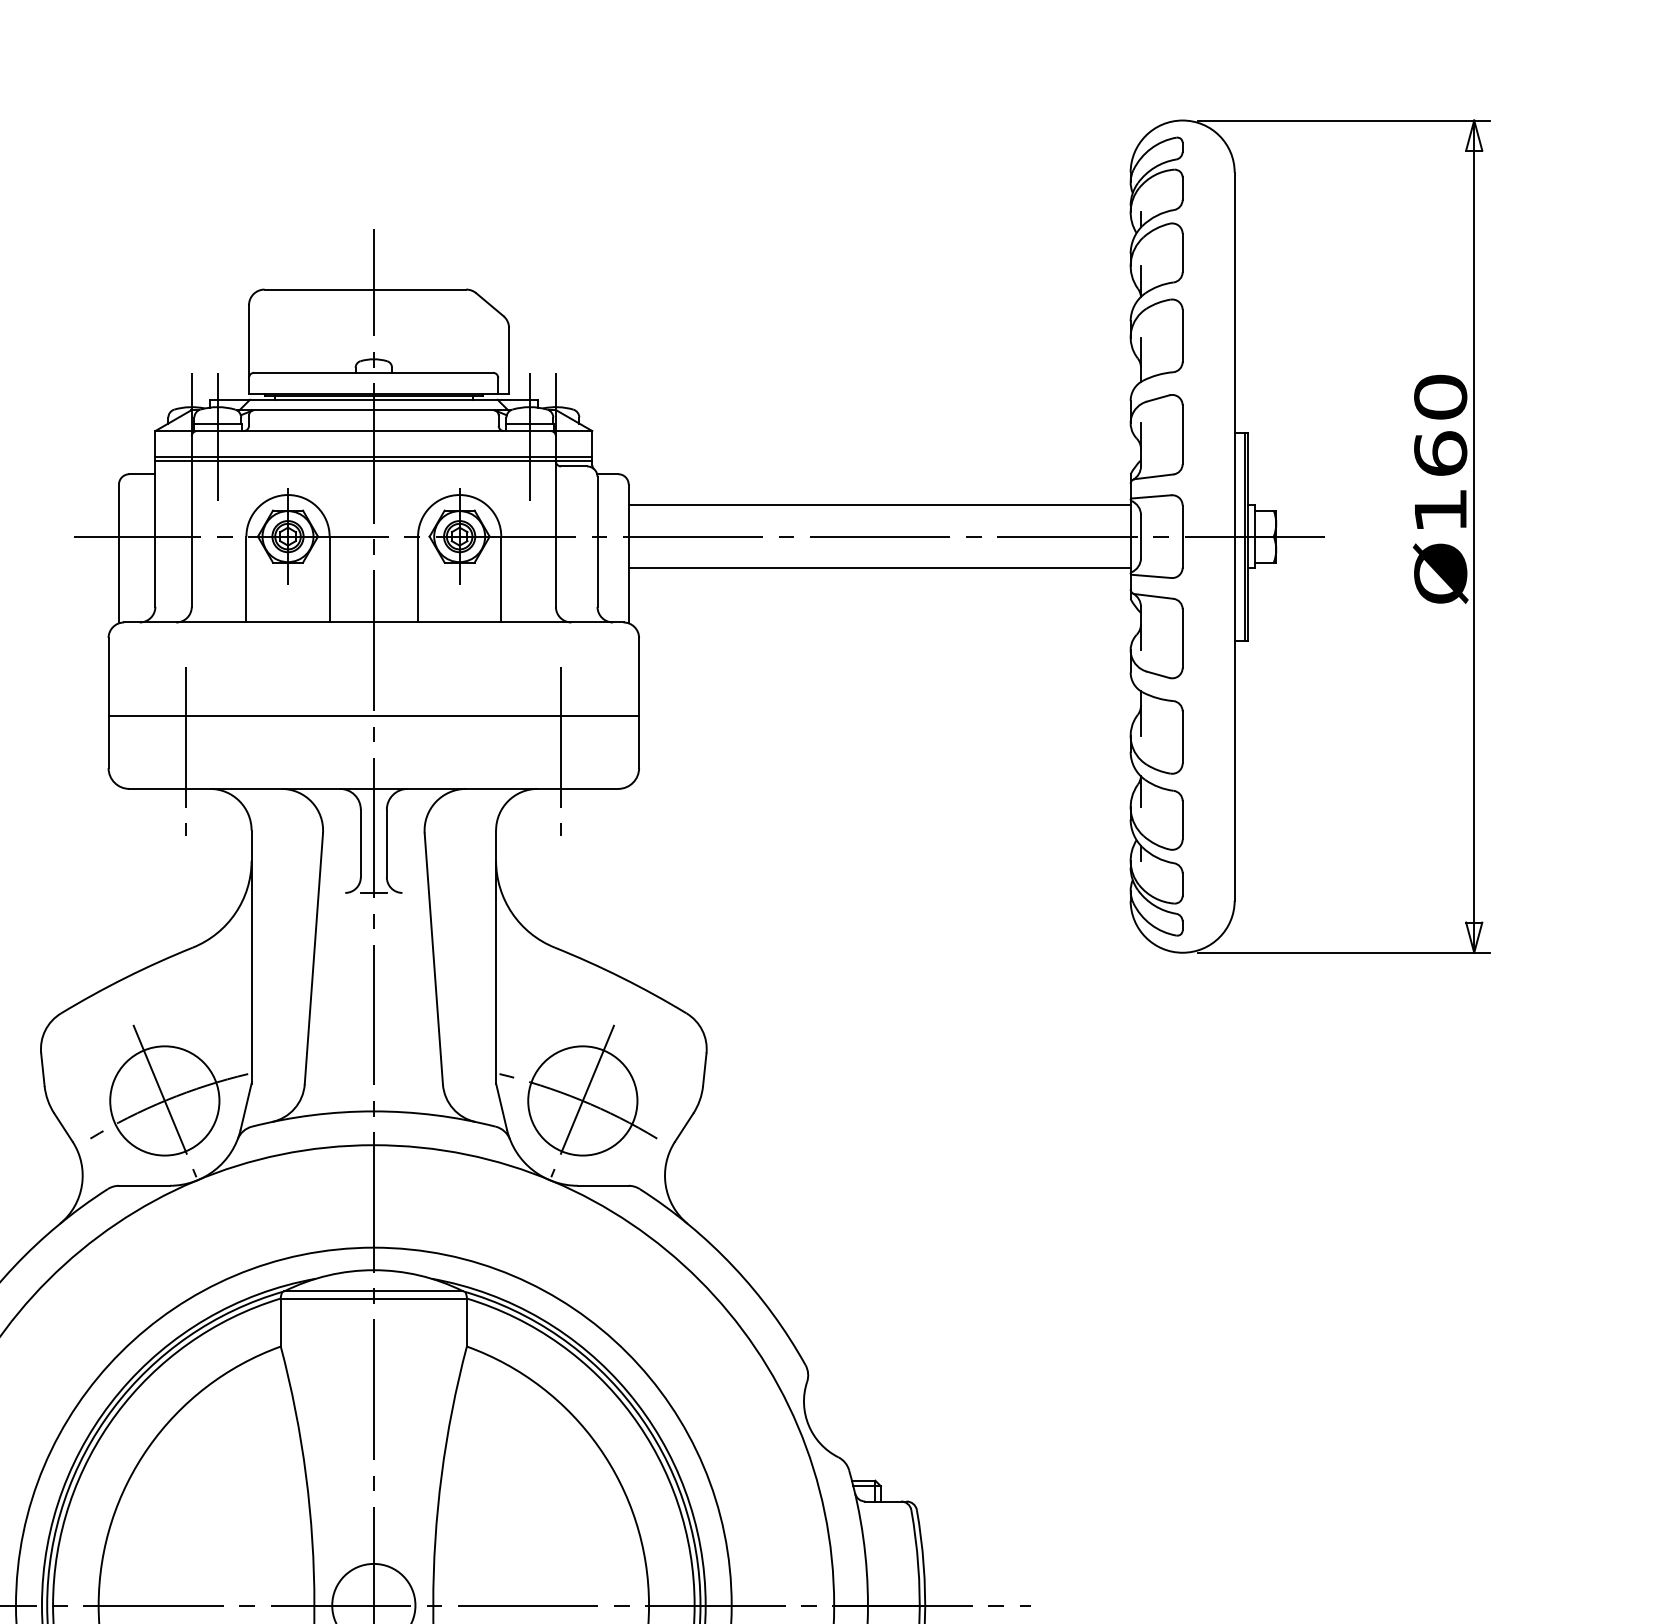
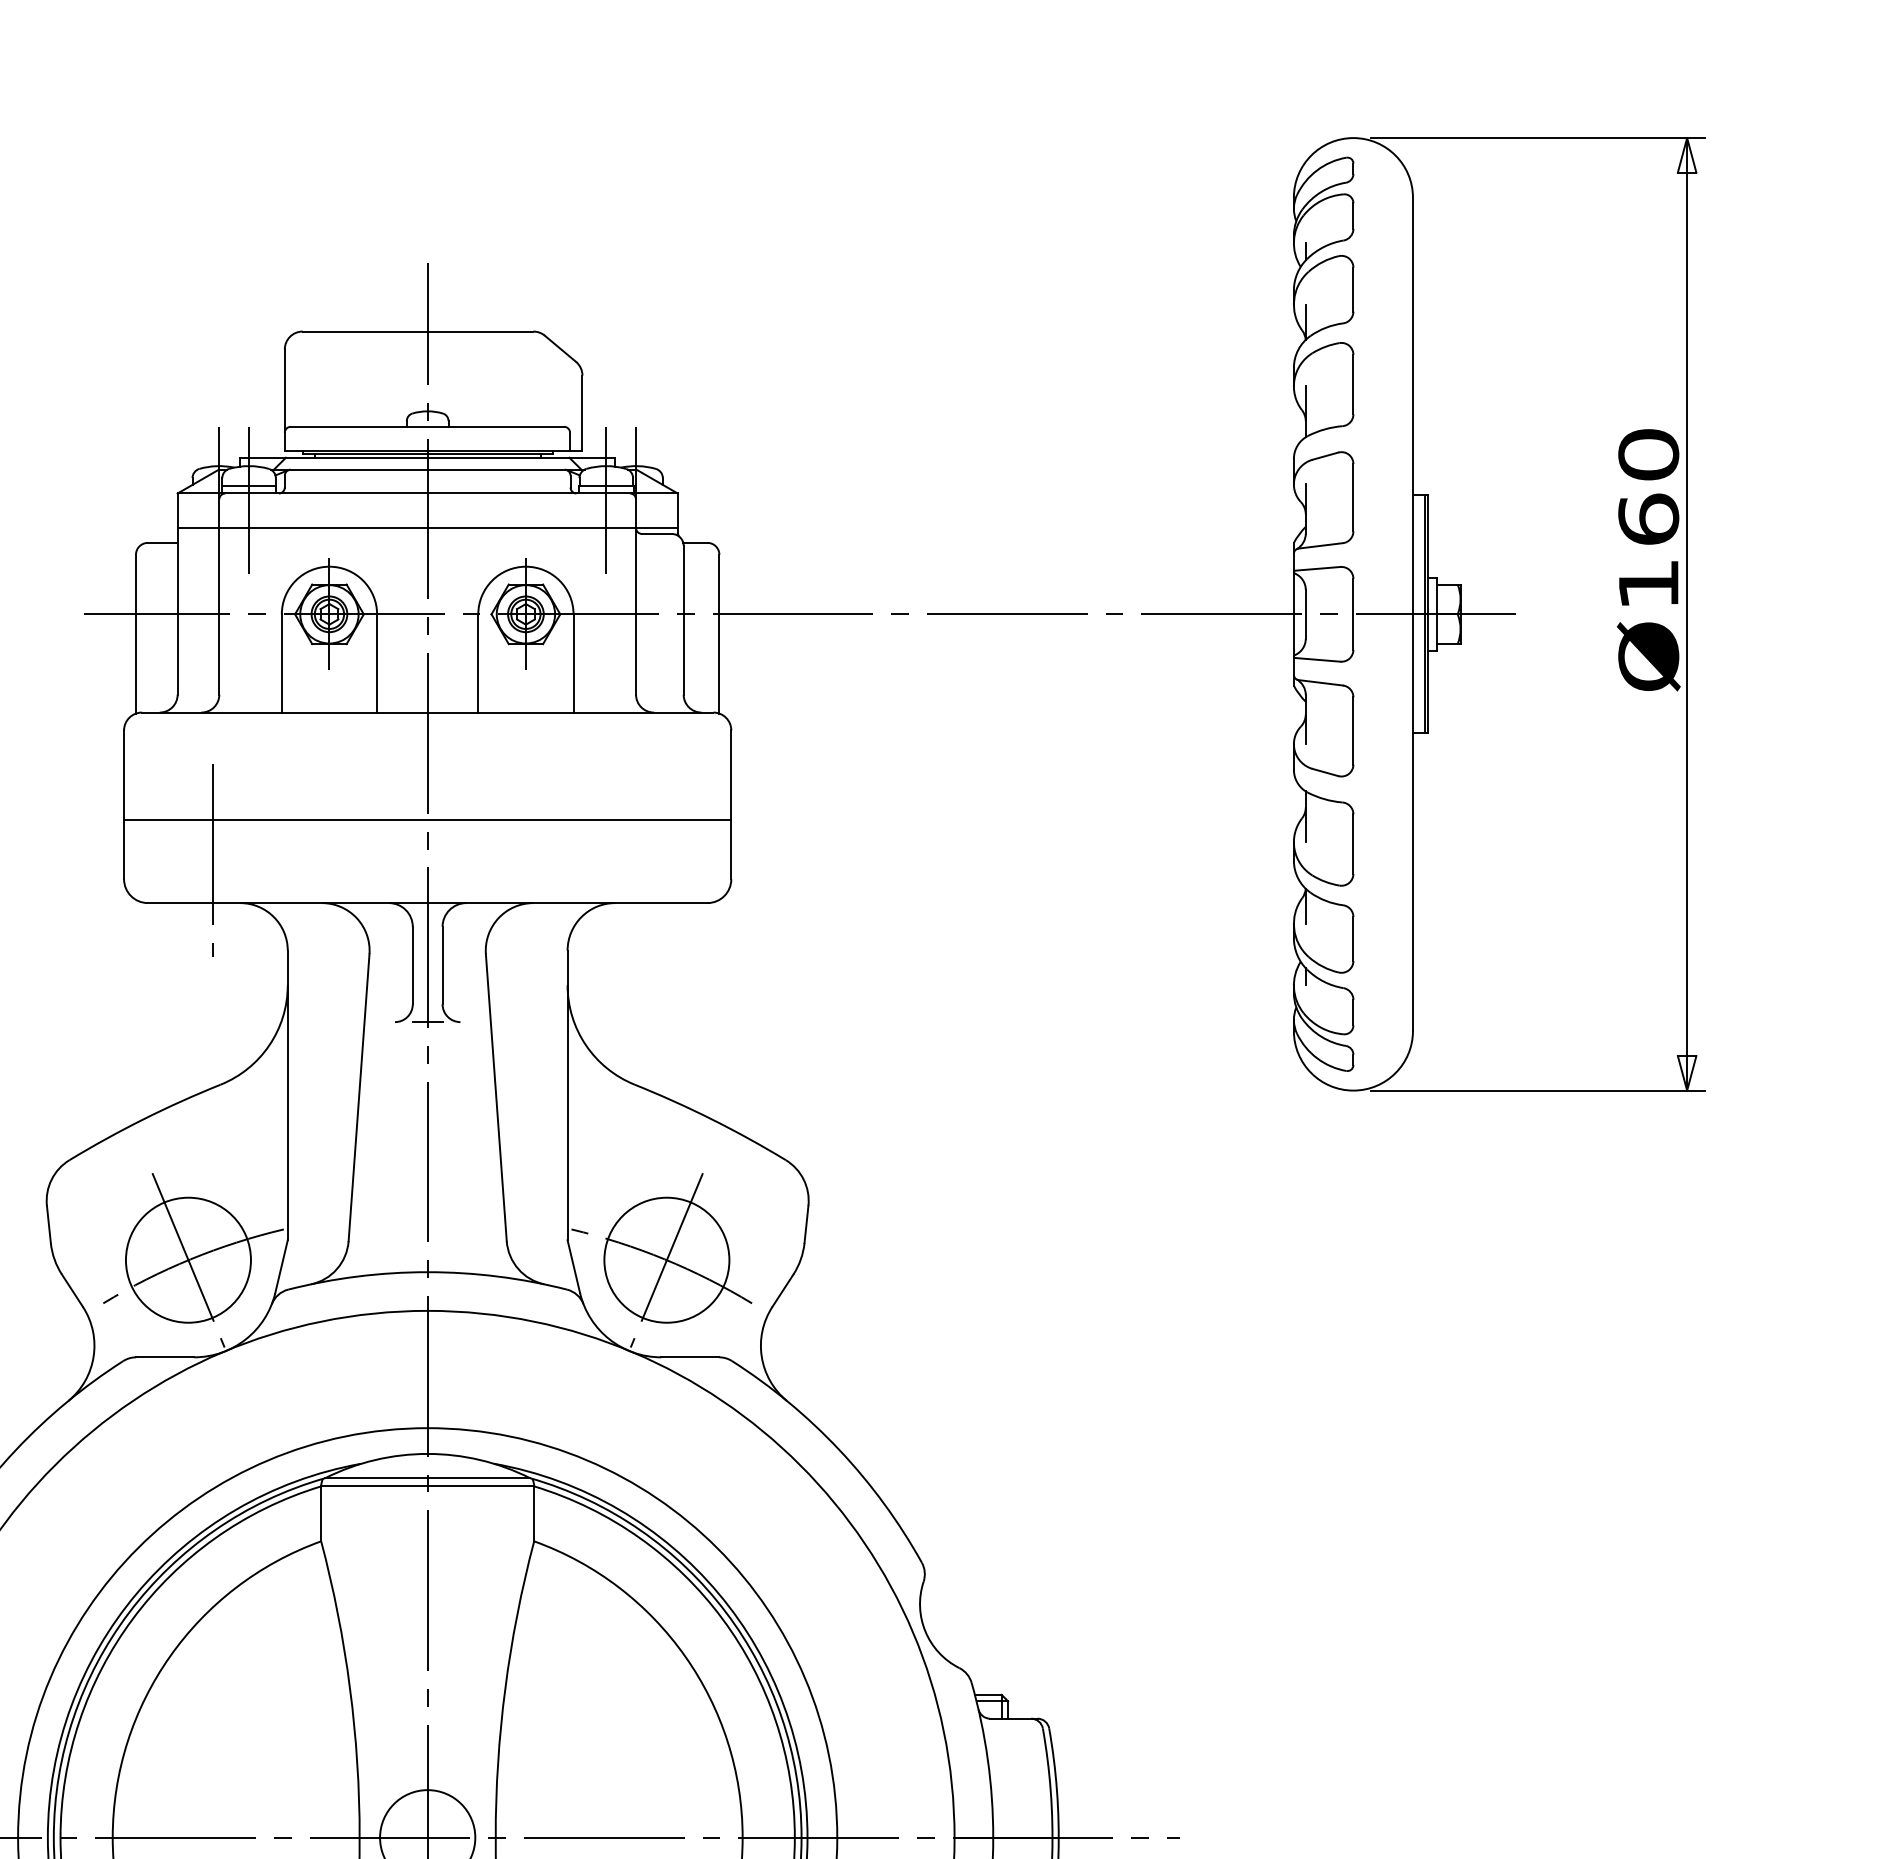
line: (373, 457) -> (427, 523), removed
line: (879, 505) -> (1006, 578), removed
line: (879, 568) -> (1006, 650), removed
line: (561, 751) -> (642, 860), removed

